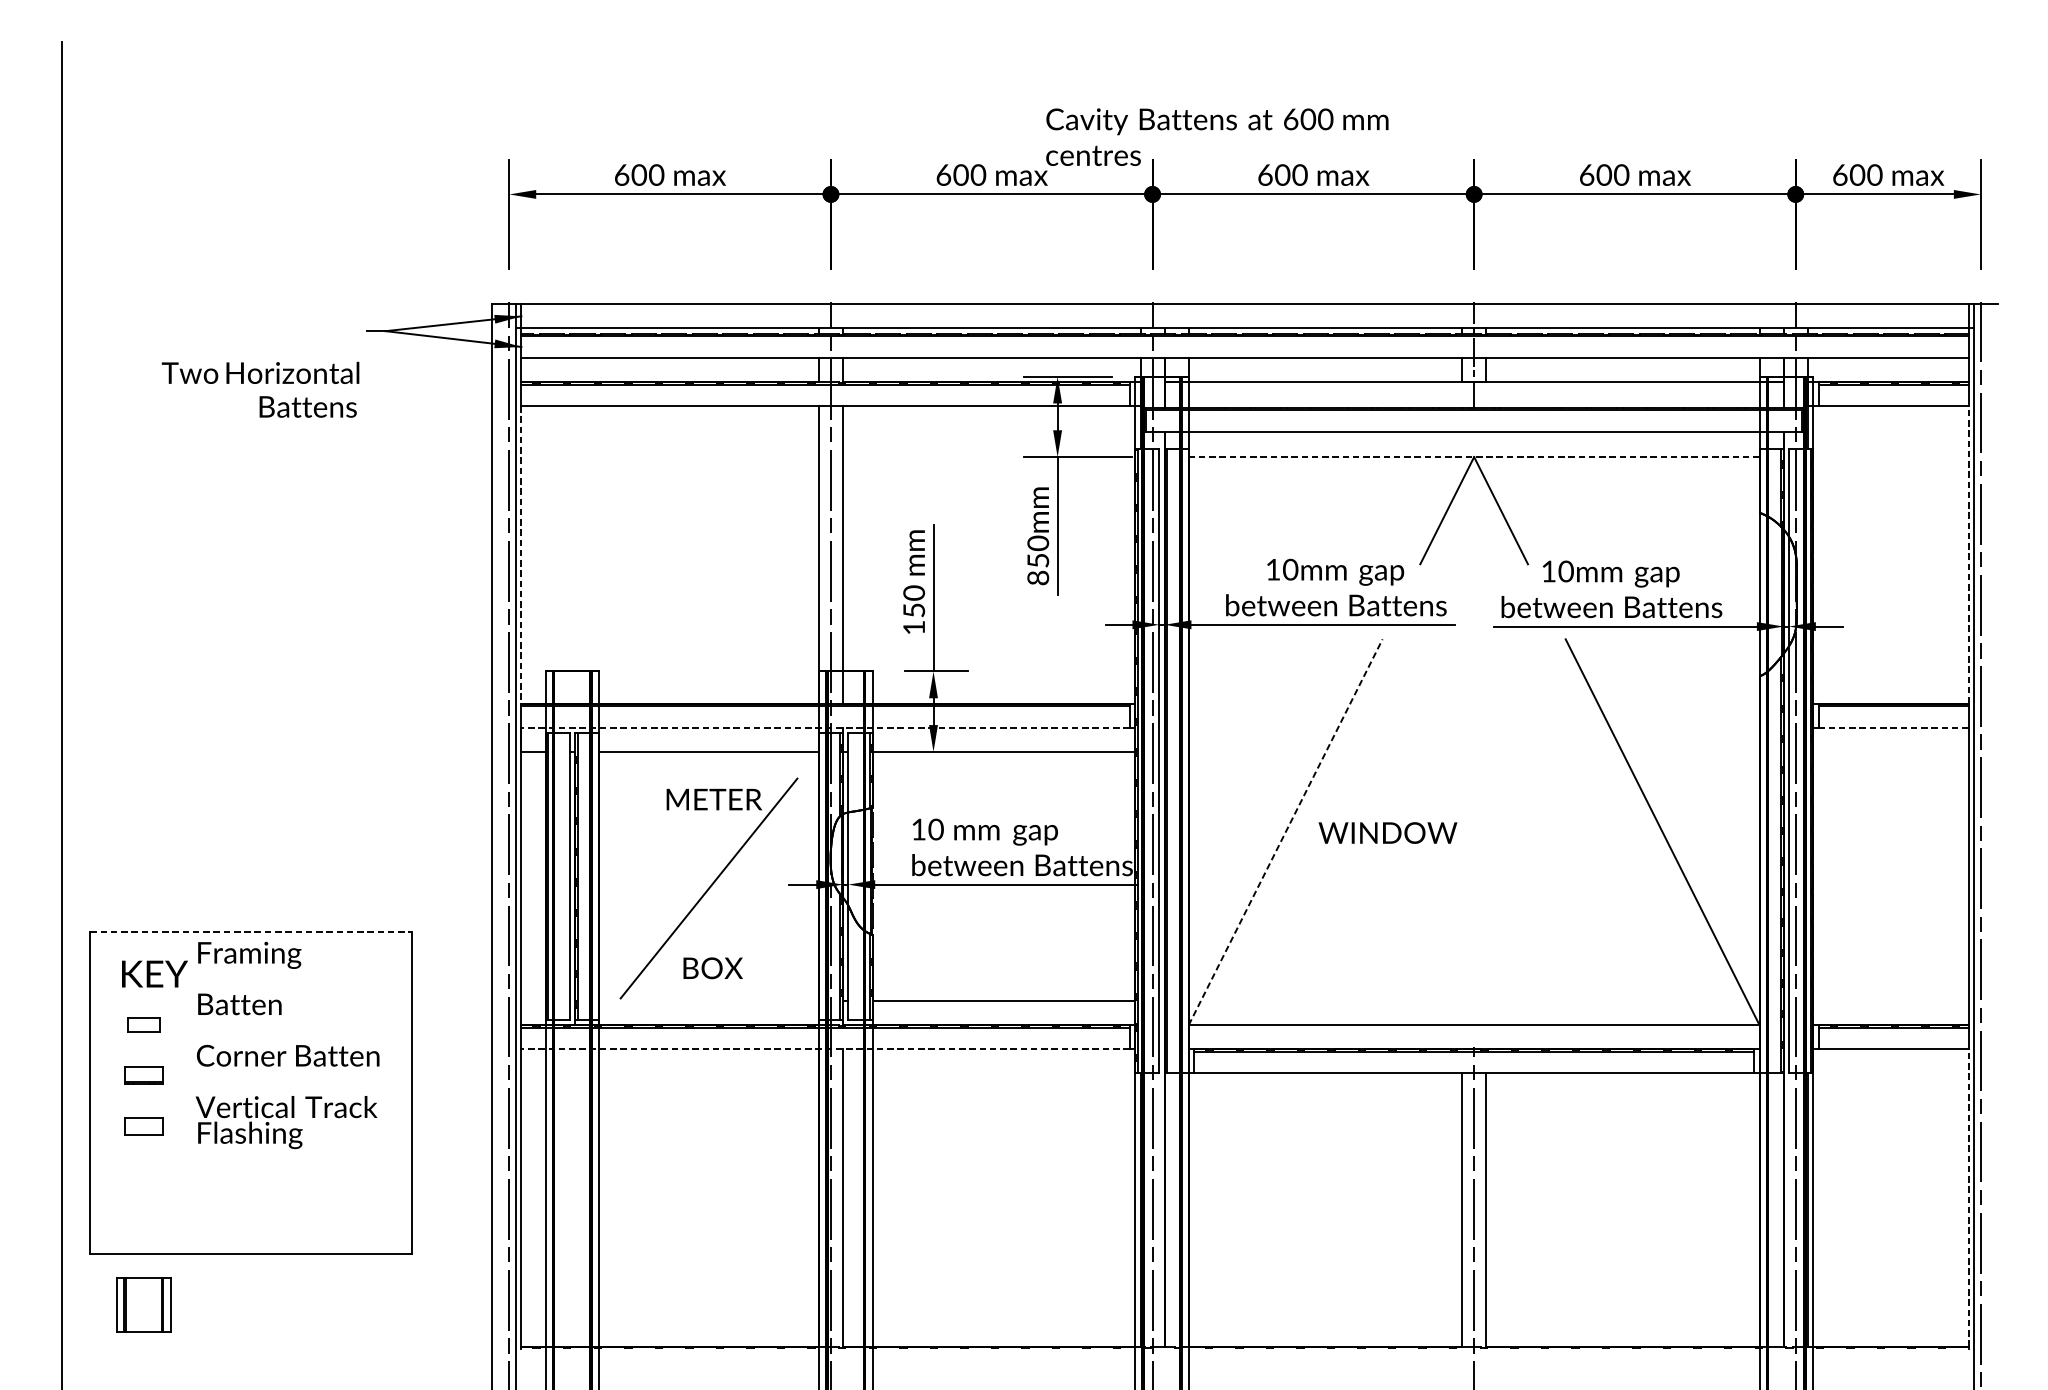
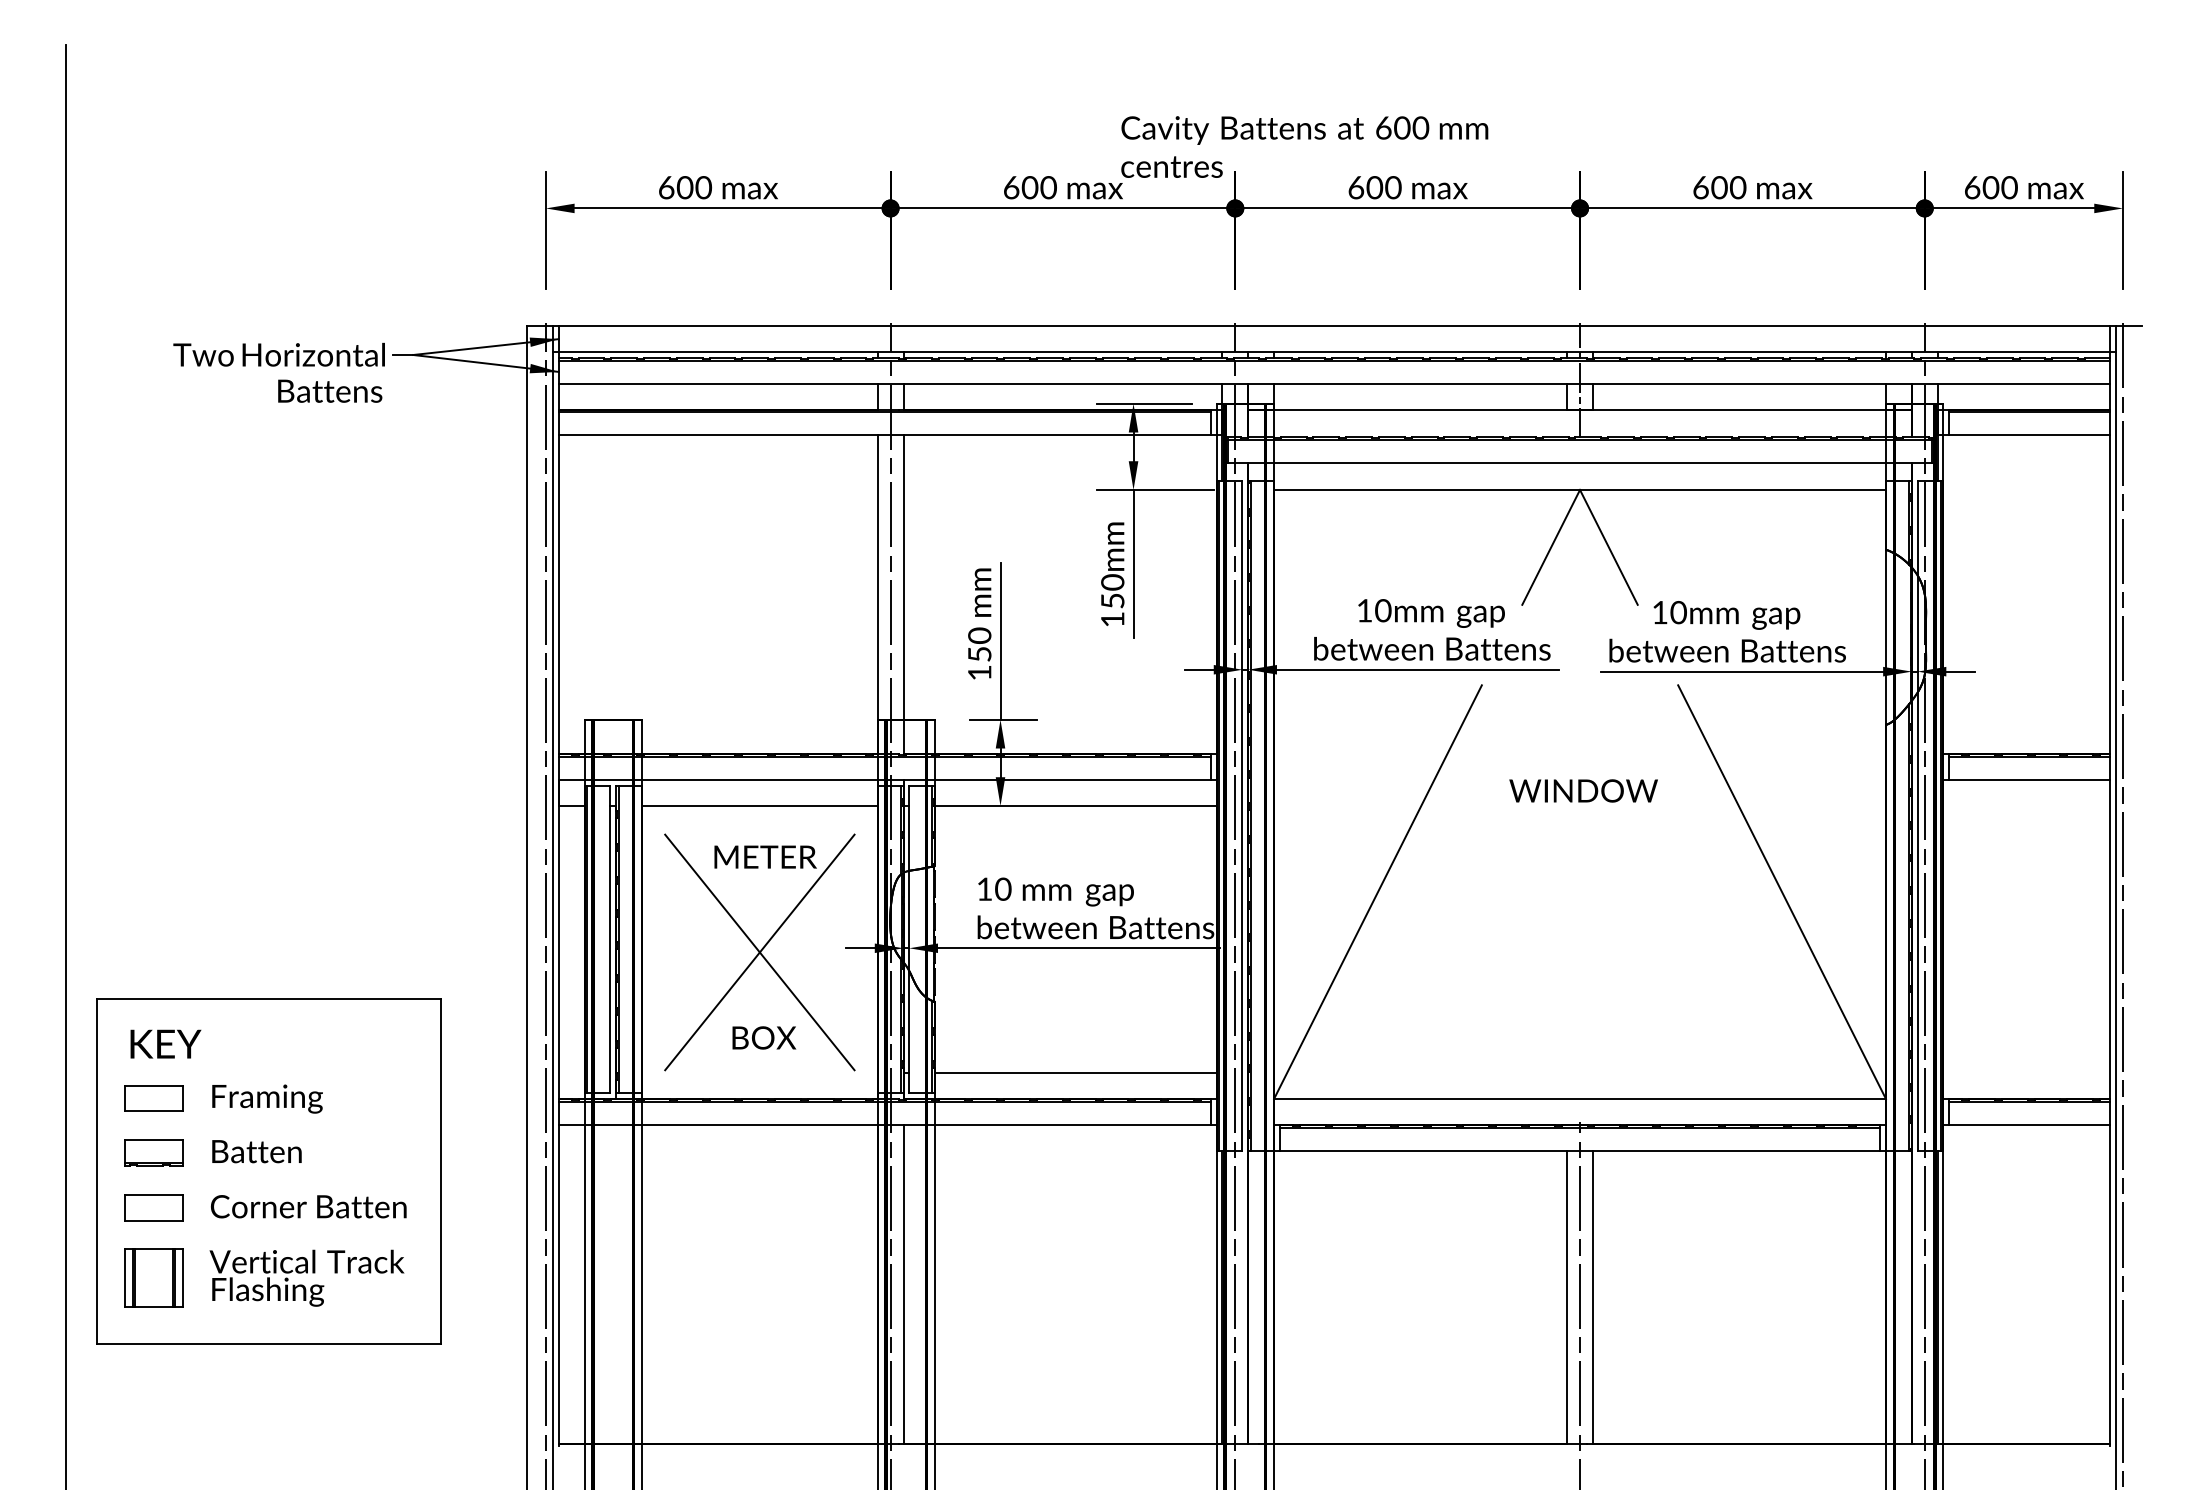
text: (259, 389) -> (278, 372), moved
line: (1474, 456) -> (1580, 489), dashed -> solid
line: (1969, 554) -> (2110, 594), dashed -> solid
line: (521, 555) -> (558, 595), dashed -> solid
text: (1037, 577) -> (1112, 619), 850mm -> 150mm
line: (825, 728) -> (884, 780), dashed -> solid
line: (1893, 728) -> (2029, 780), dashed -> solid
line: (1286, 831) -> (1378, 891), dashed -> solid
text: (1387, 832) -> (1583, 790), moved
line: (708, 888) -> (759, 952), added
line: (251, 932) -> (269, 999), dashed -> solid
part: (143, 1024) -> (153, 1098), size x1.67
text: (287, 1045) -> (307, 1195), moved
line: (825, 1049) -> (884, 1124), dashed -> solid
part: (143, 1075) -> (153, 1152), size x1.43
part: (143, 1126) -> (153, 1207), size x1.43
line: (1969, 1197) -> (2110, 1283), dashed -> solid
part: (143, 1304) -> (153, 1277), moved

